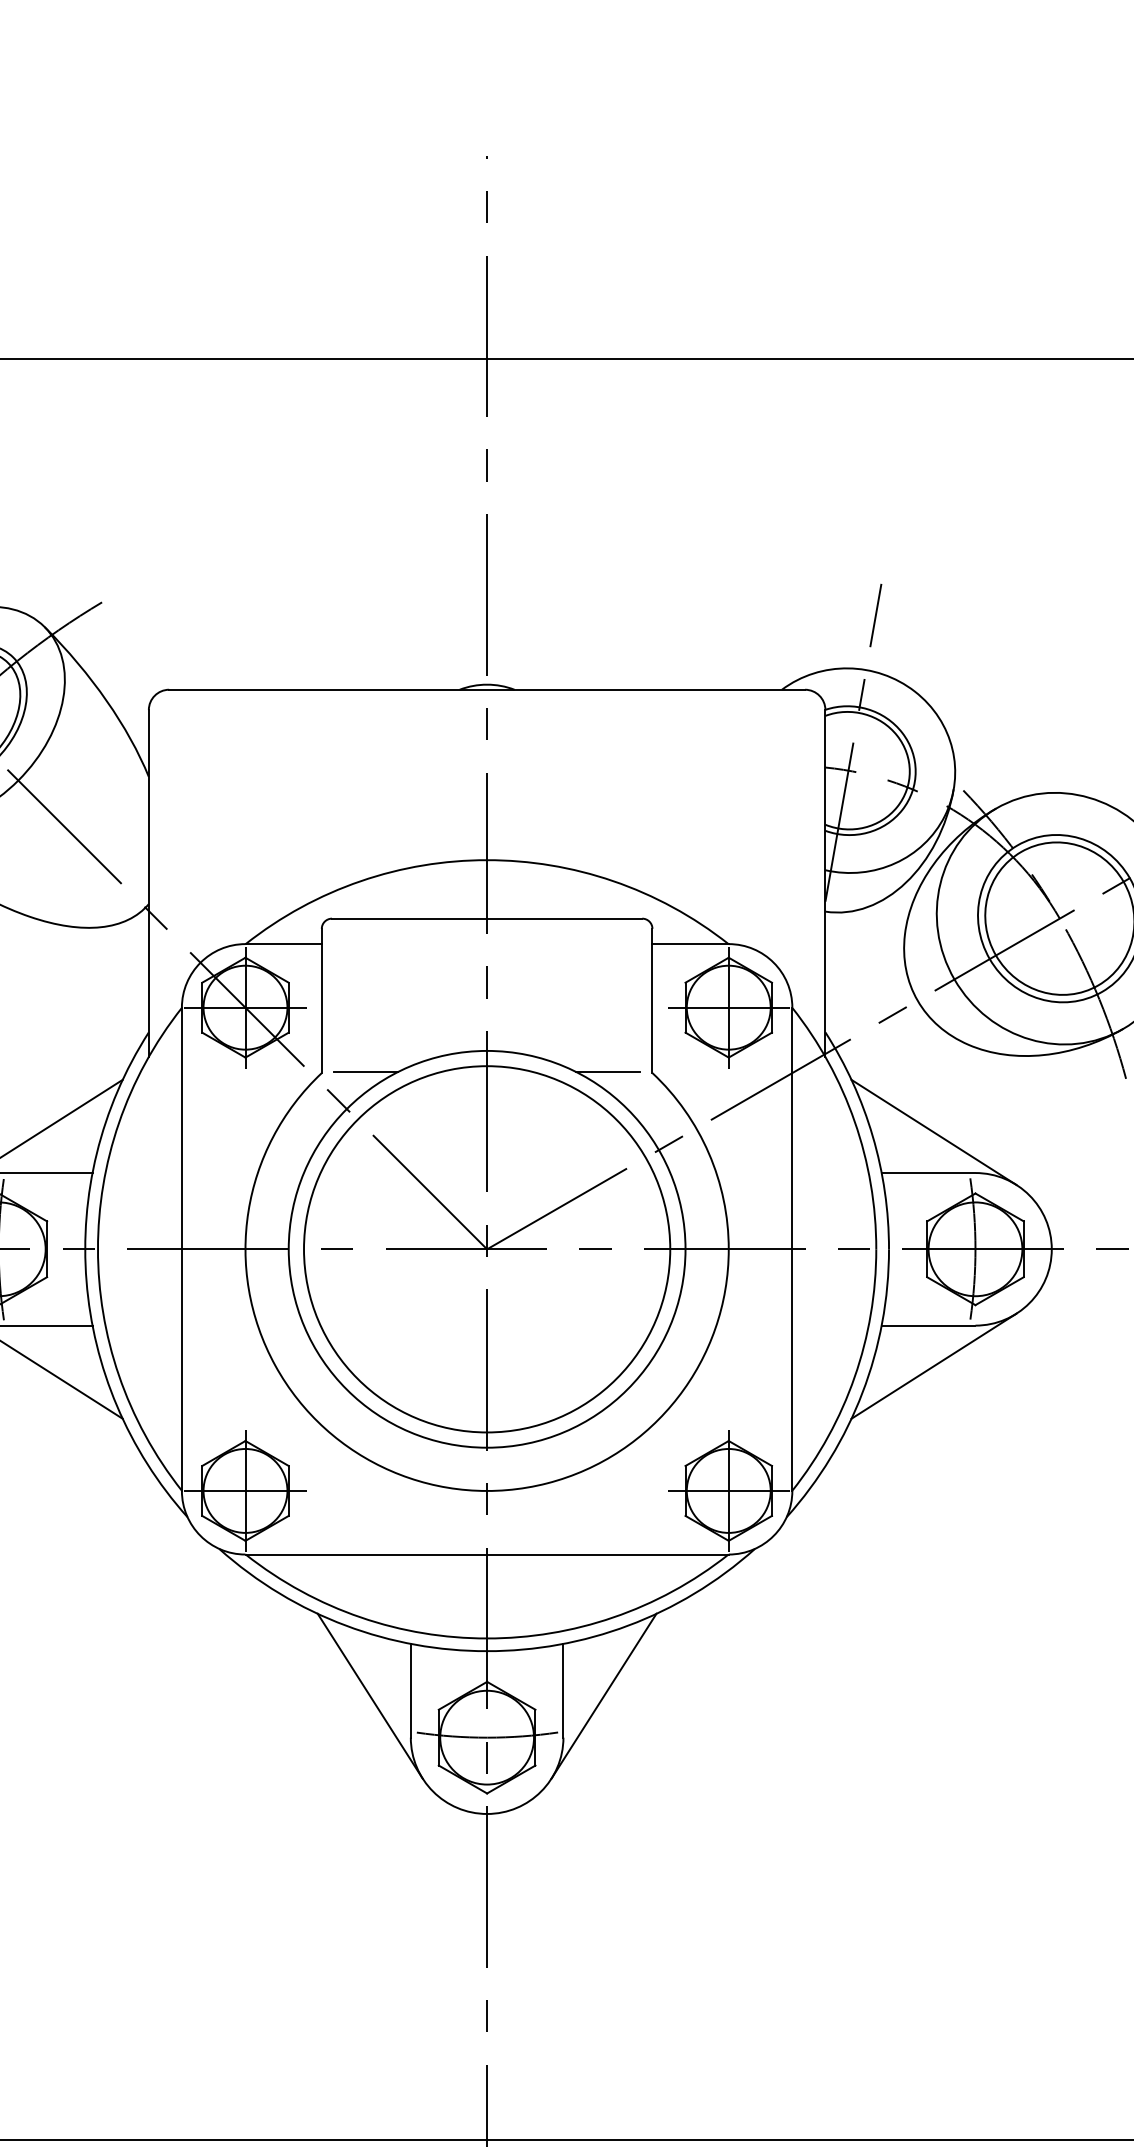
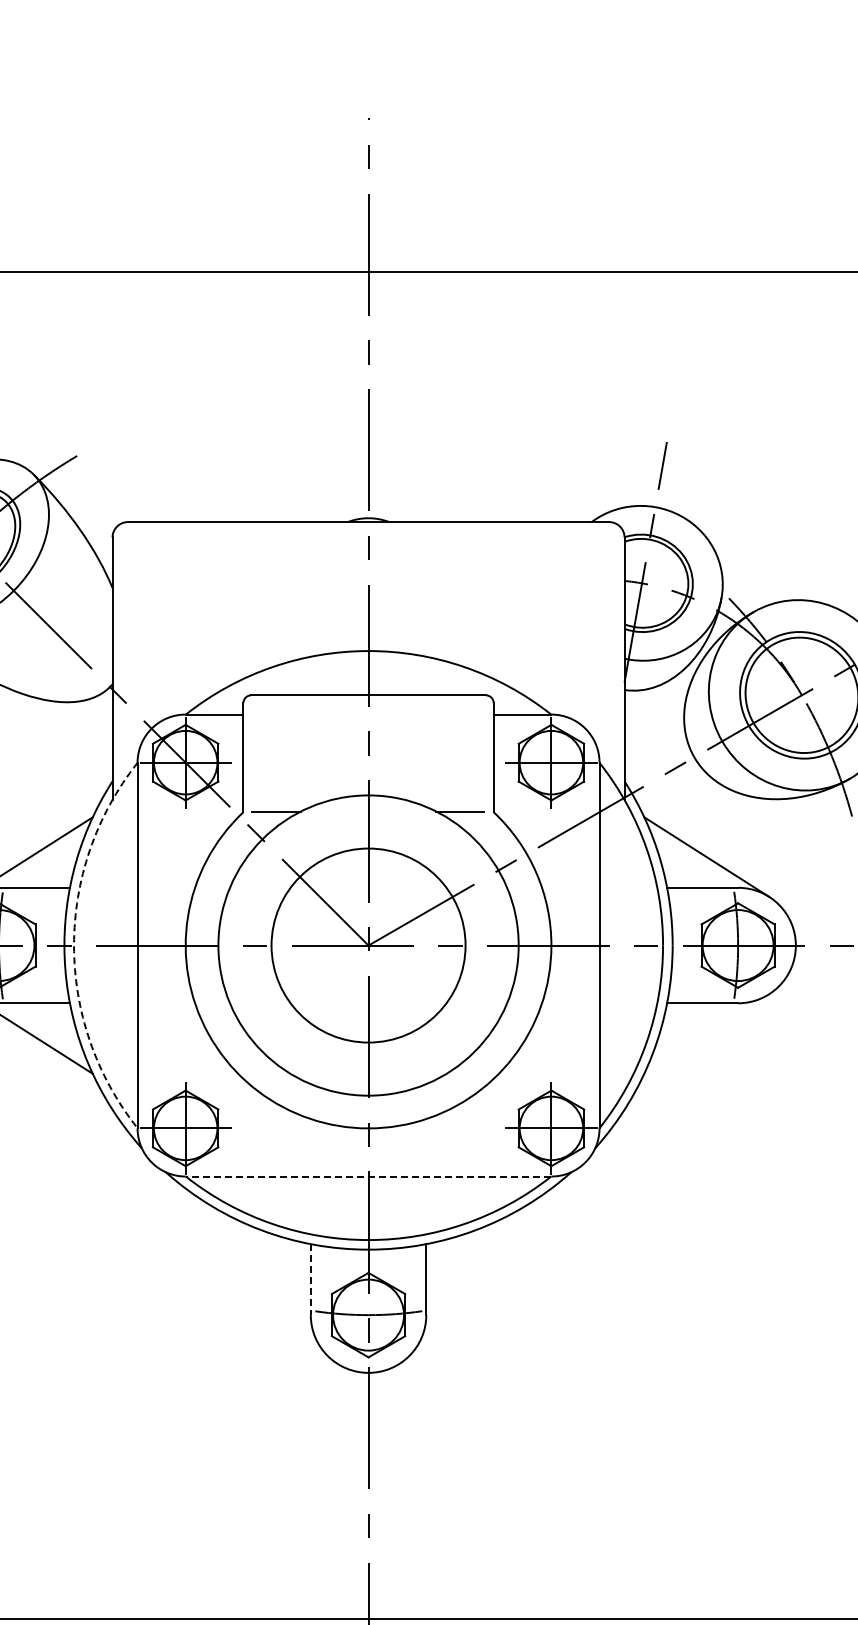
arc: (98, 1249) -> (74, 945), solid -> dashed
circle: (487, 1249) -> (368, 945), size x0.7
line: (933, 1365) -> (706, 1033), removed
line: (487, 1554) -> (368, 1176), solid -> dashed
line: (410, 1691) -> (310, 1280), solid -> dashed
line: (369, 1695) -> (279, 1283), removed
line: (603, 1695) -> (456, 1283), removed

